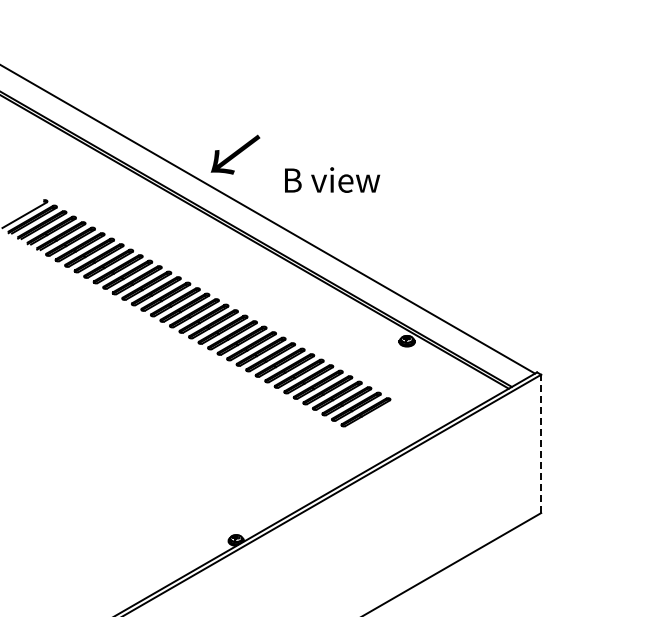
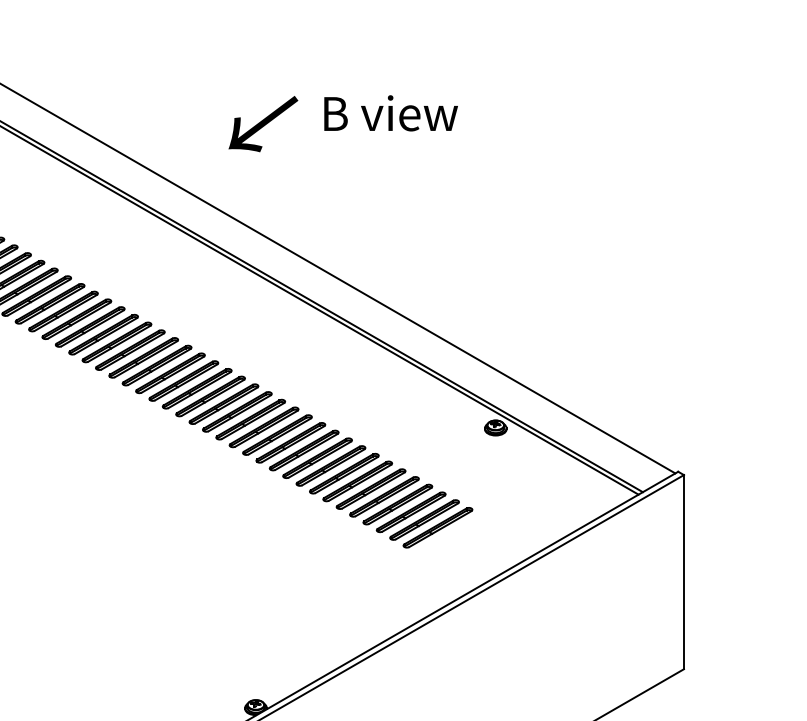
text: (235, 154) -> (263, 123), moved
text: (332, 179) -> (391, 112), moved
line: (541, 443) -> (684, 571), dashed -> solid

